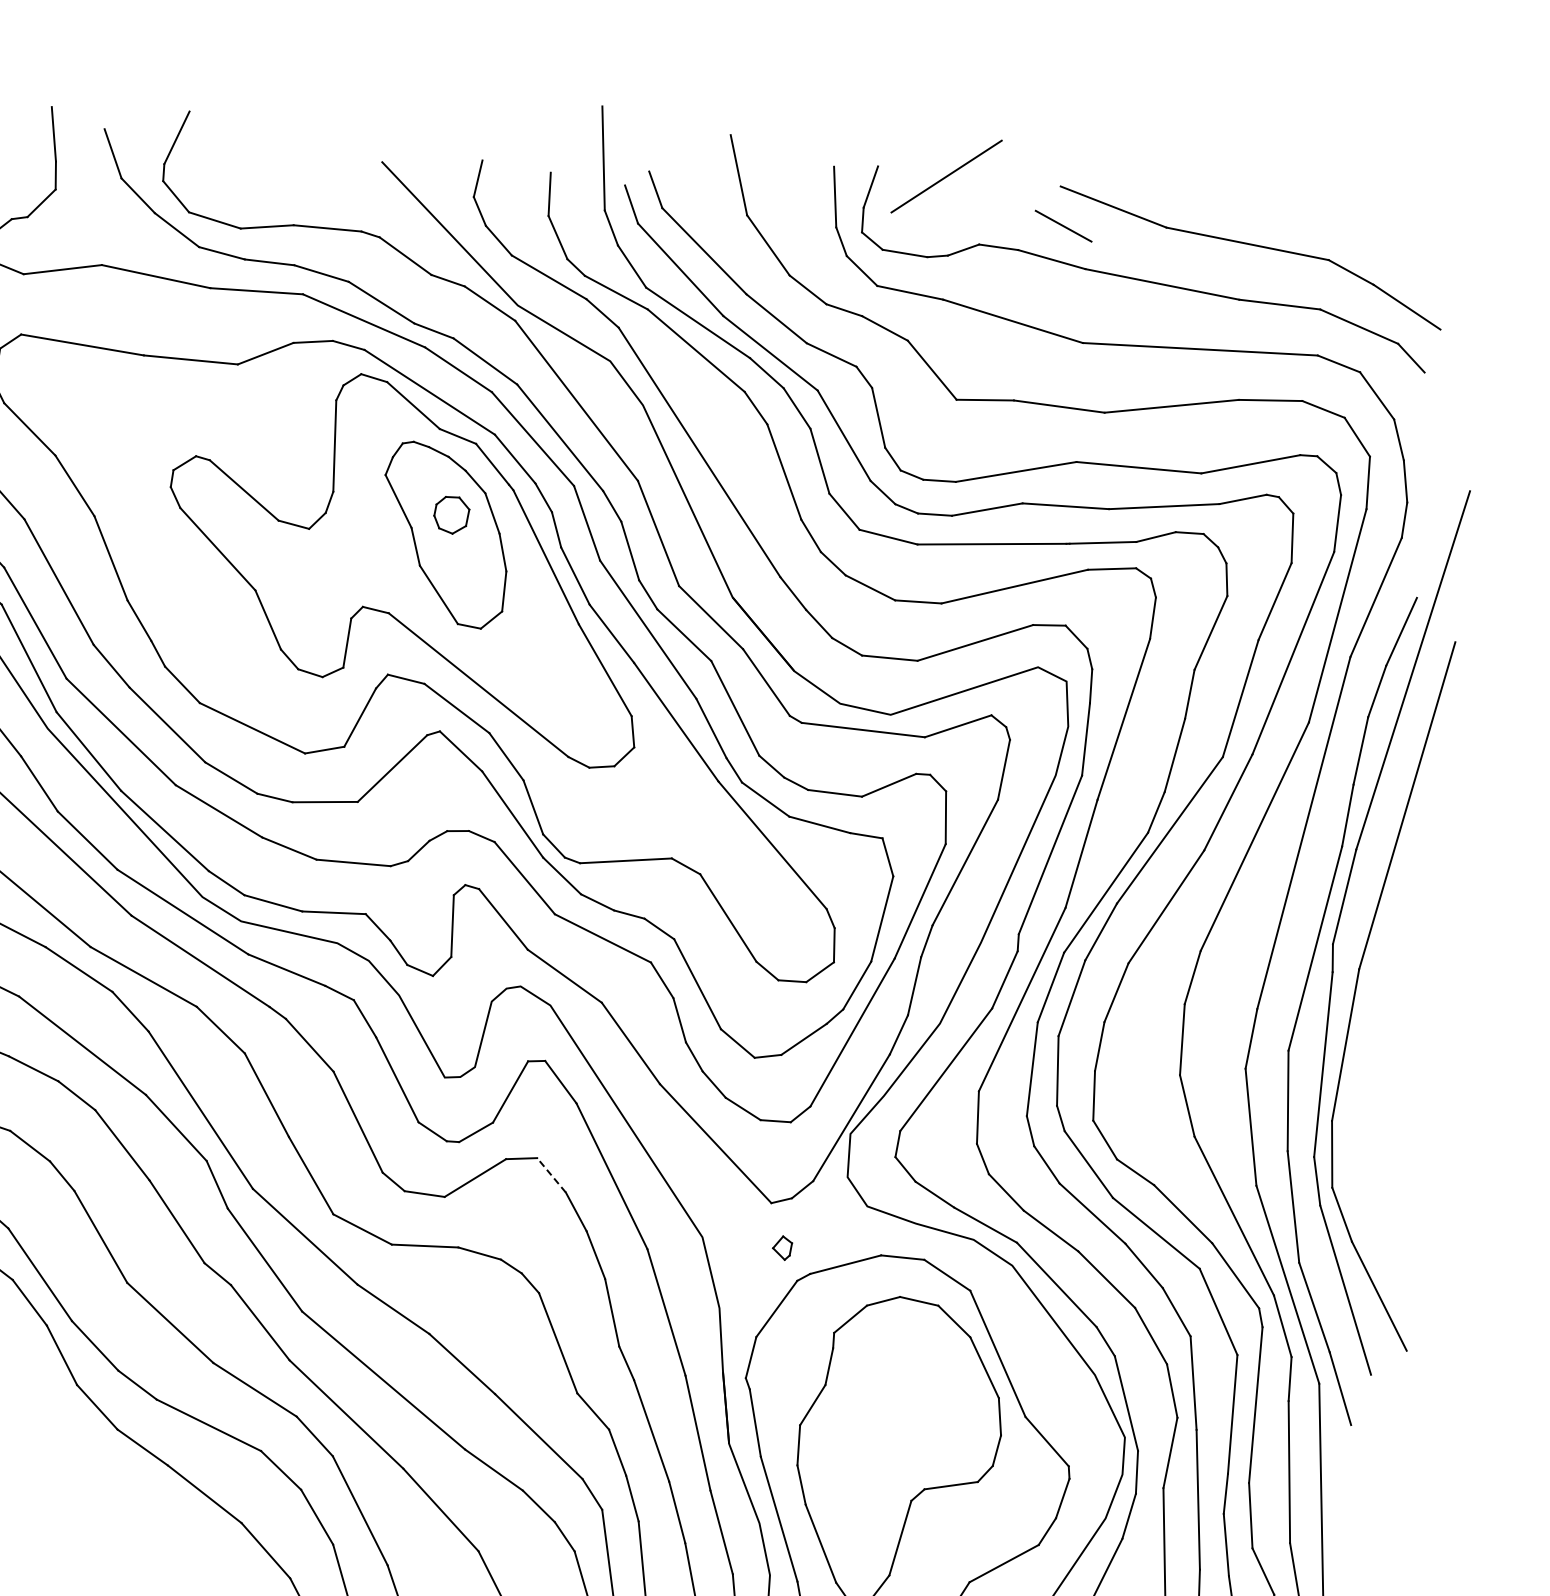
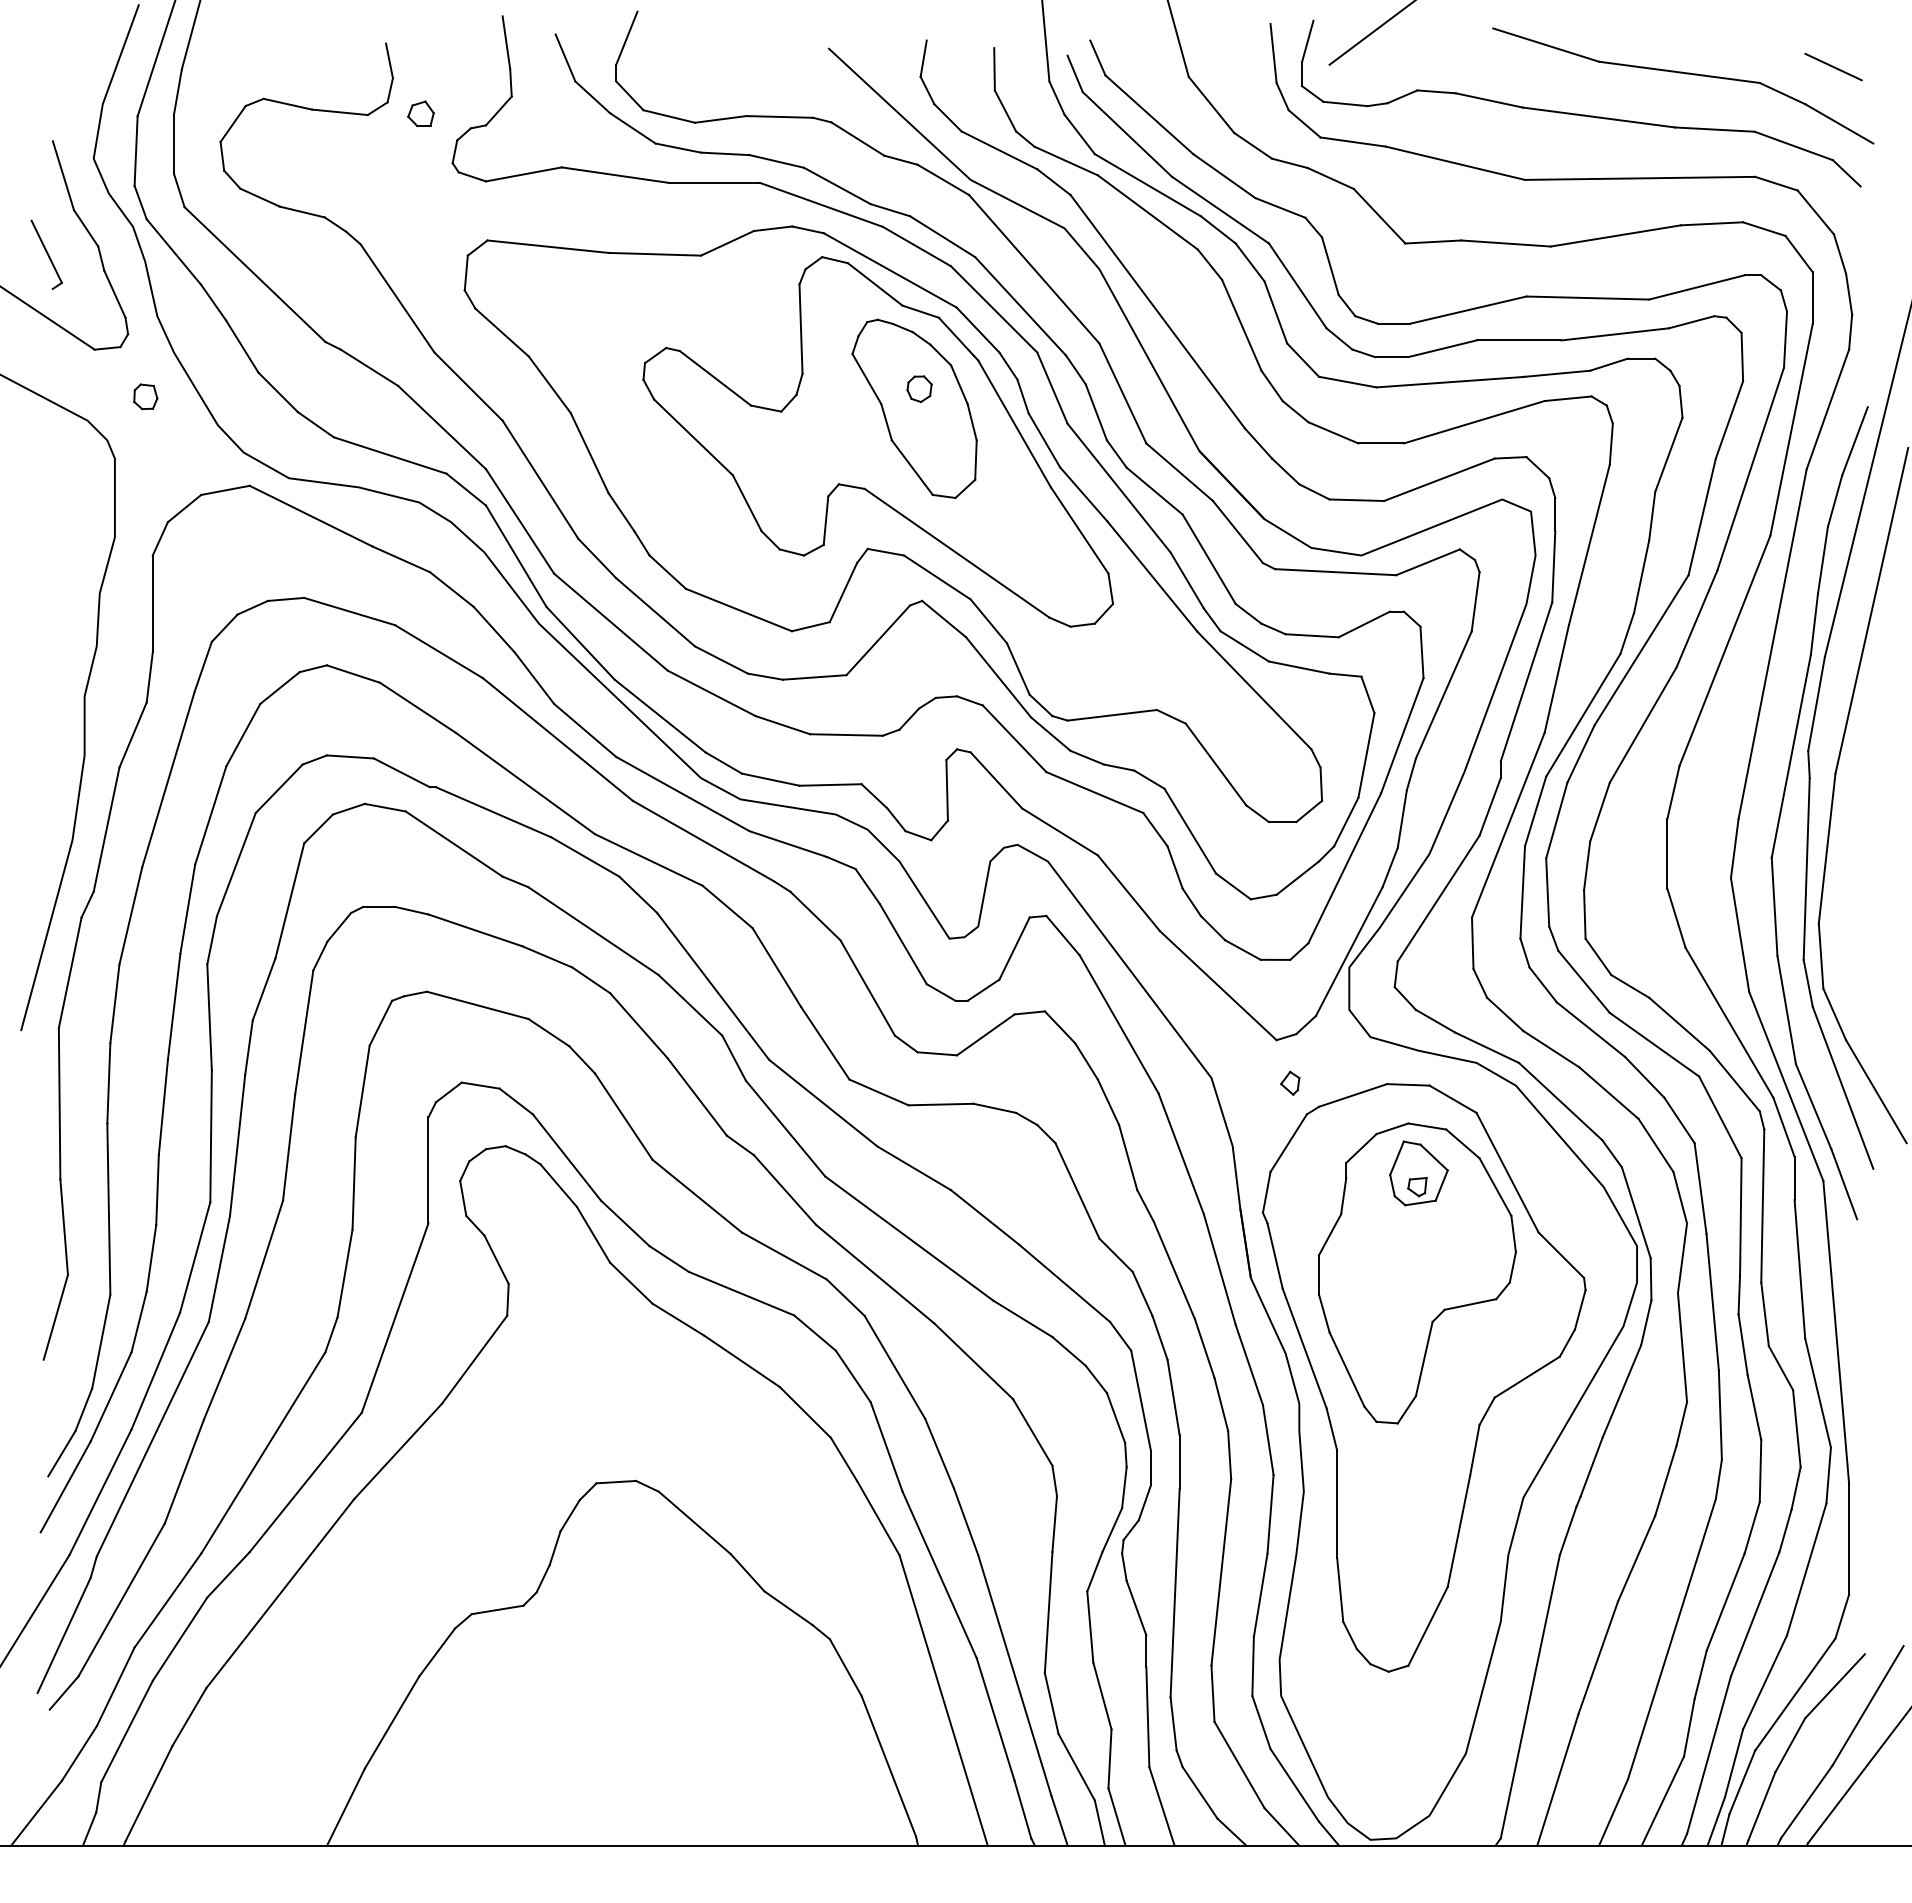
line: (1063, 225) -> (1833, 66), moved
part: (451, 515) -> (919, 389), size x0.71
line: (552, 1175) -> (1060, 1027), dashed -> solid
part: (907, 1348) -> (1418, 1173), added

